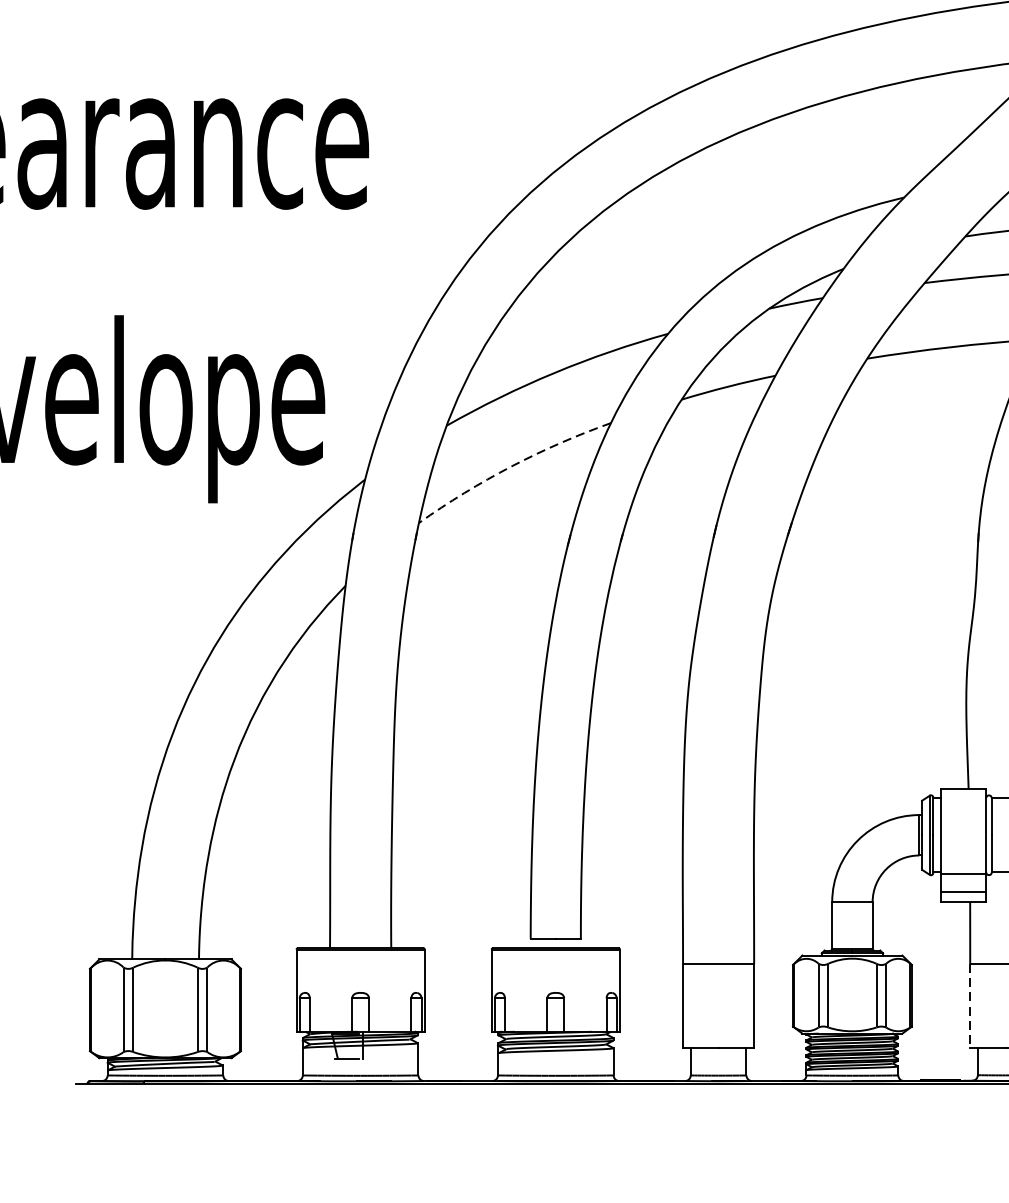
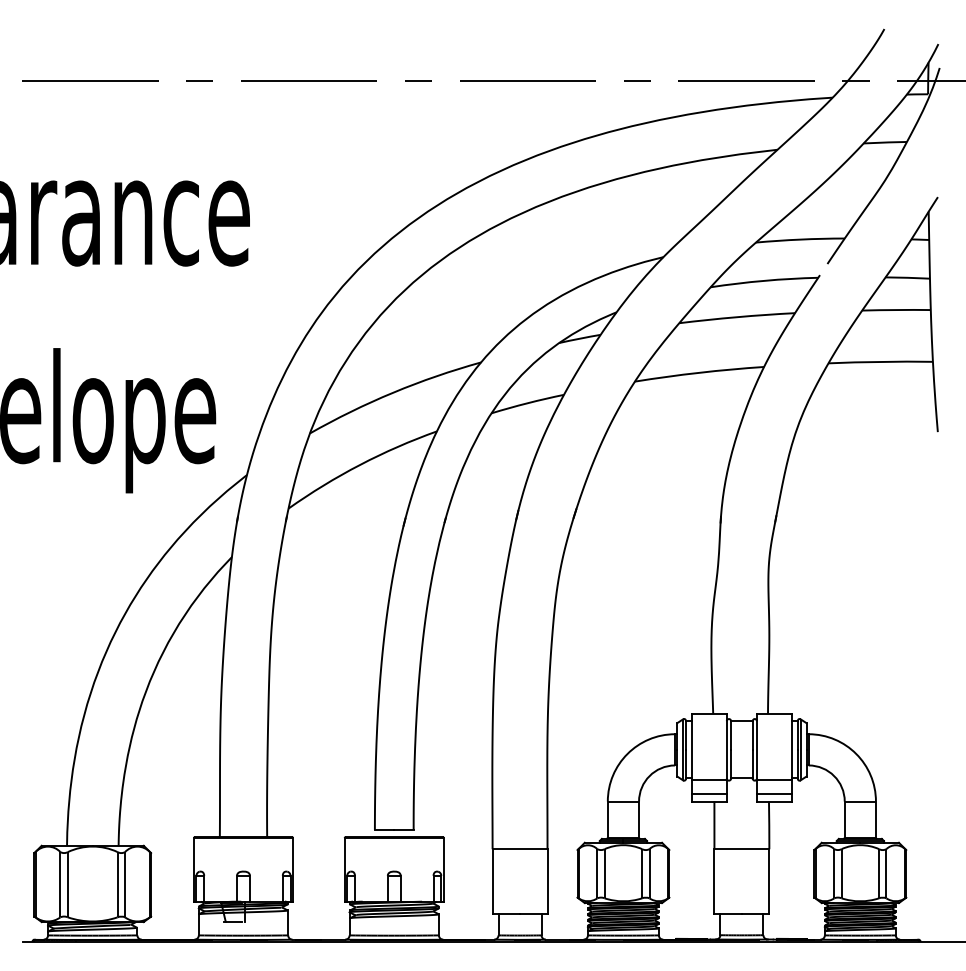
arc: (512, 465) -> (360, 464), dashed -> solid
line: (970, 1006) -> (714, 882), dashed -> solid

